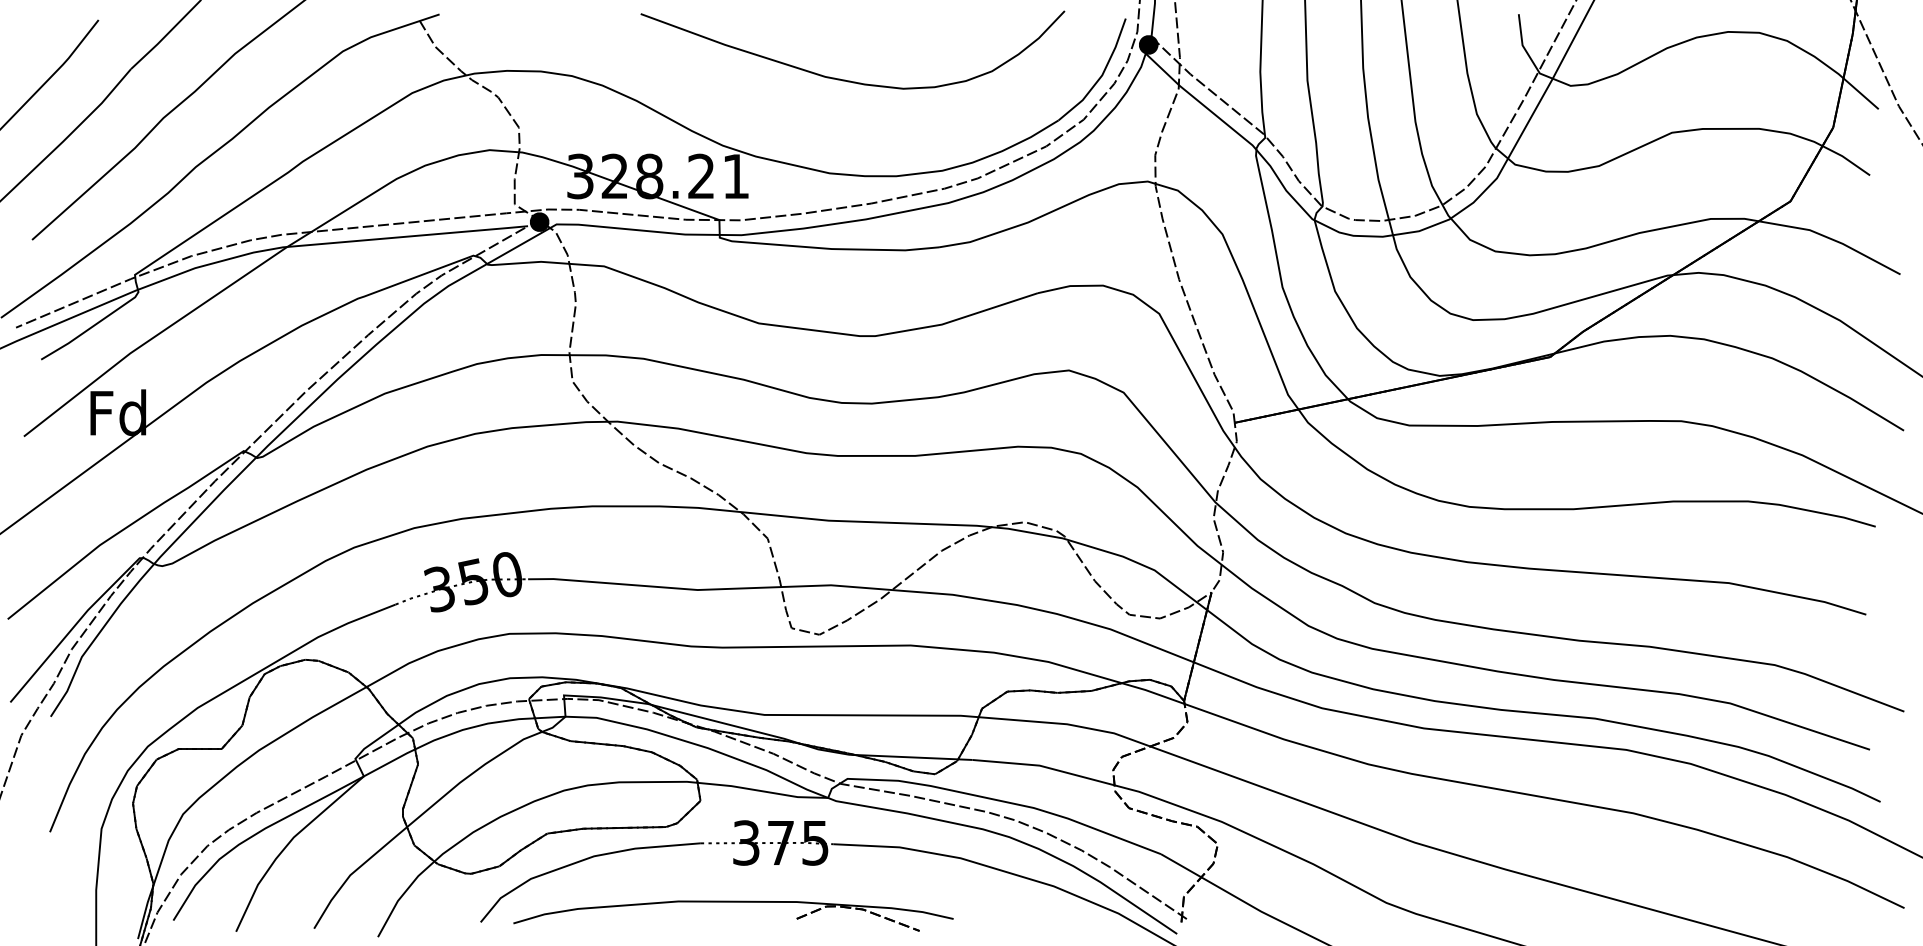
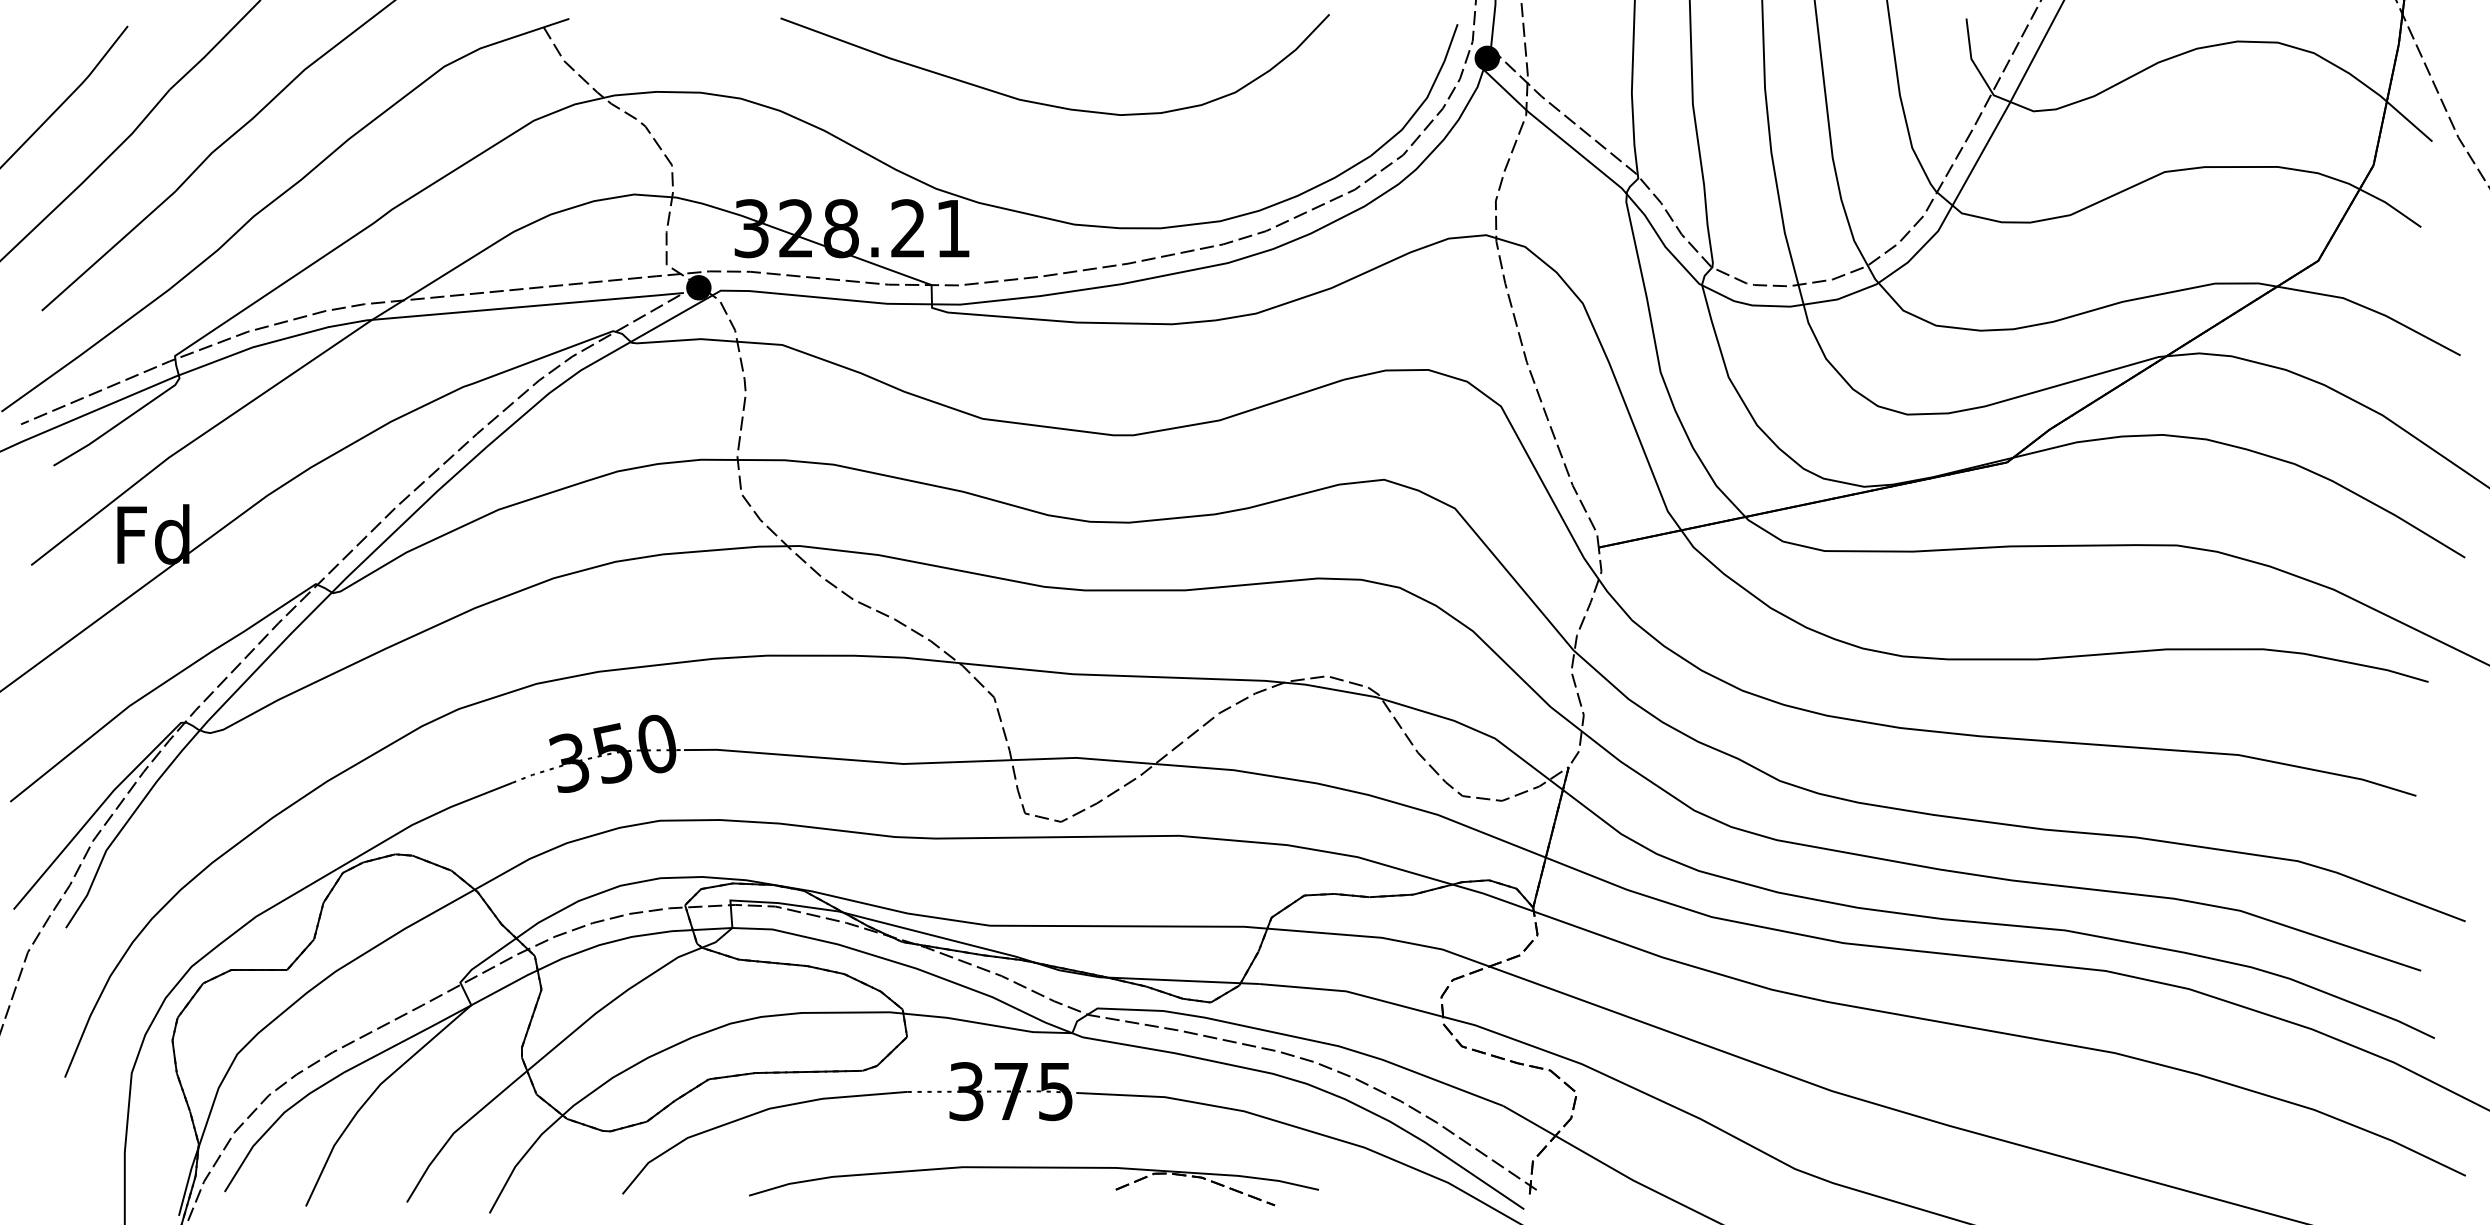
curve: (845, 79) -> (1045, 103), moved
part: (733, 902) -> (1033, 1168), moved

